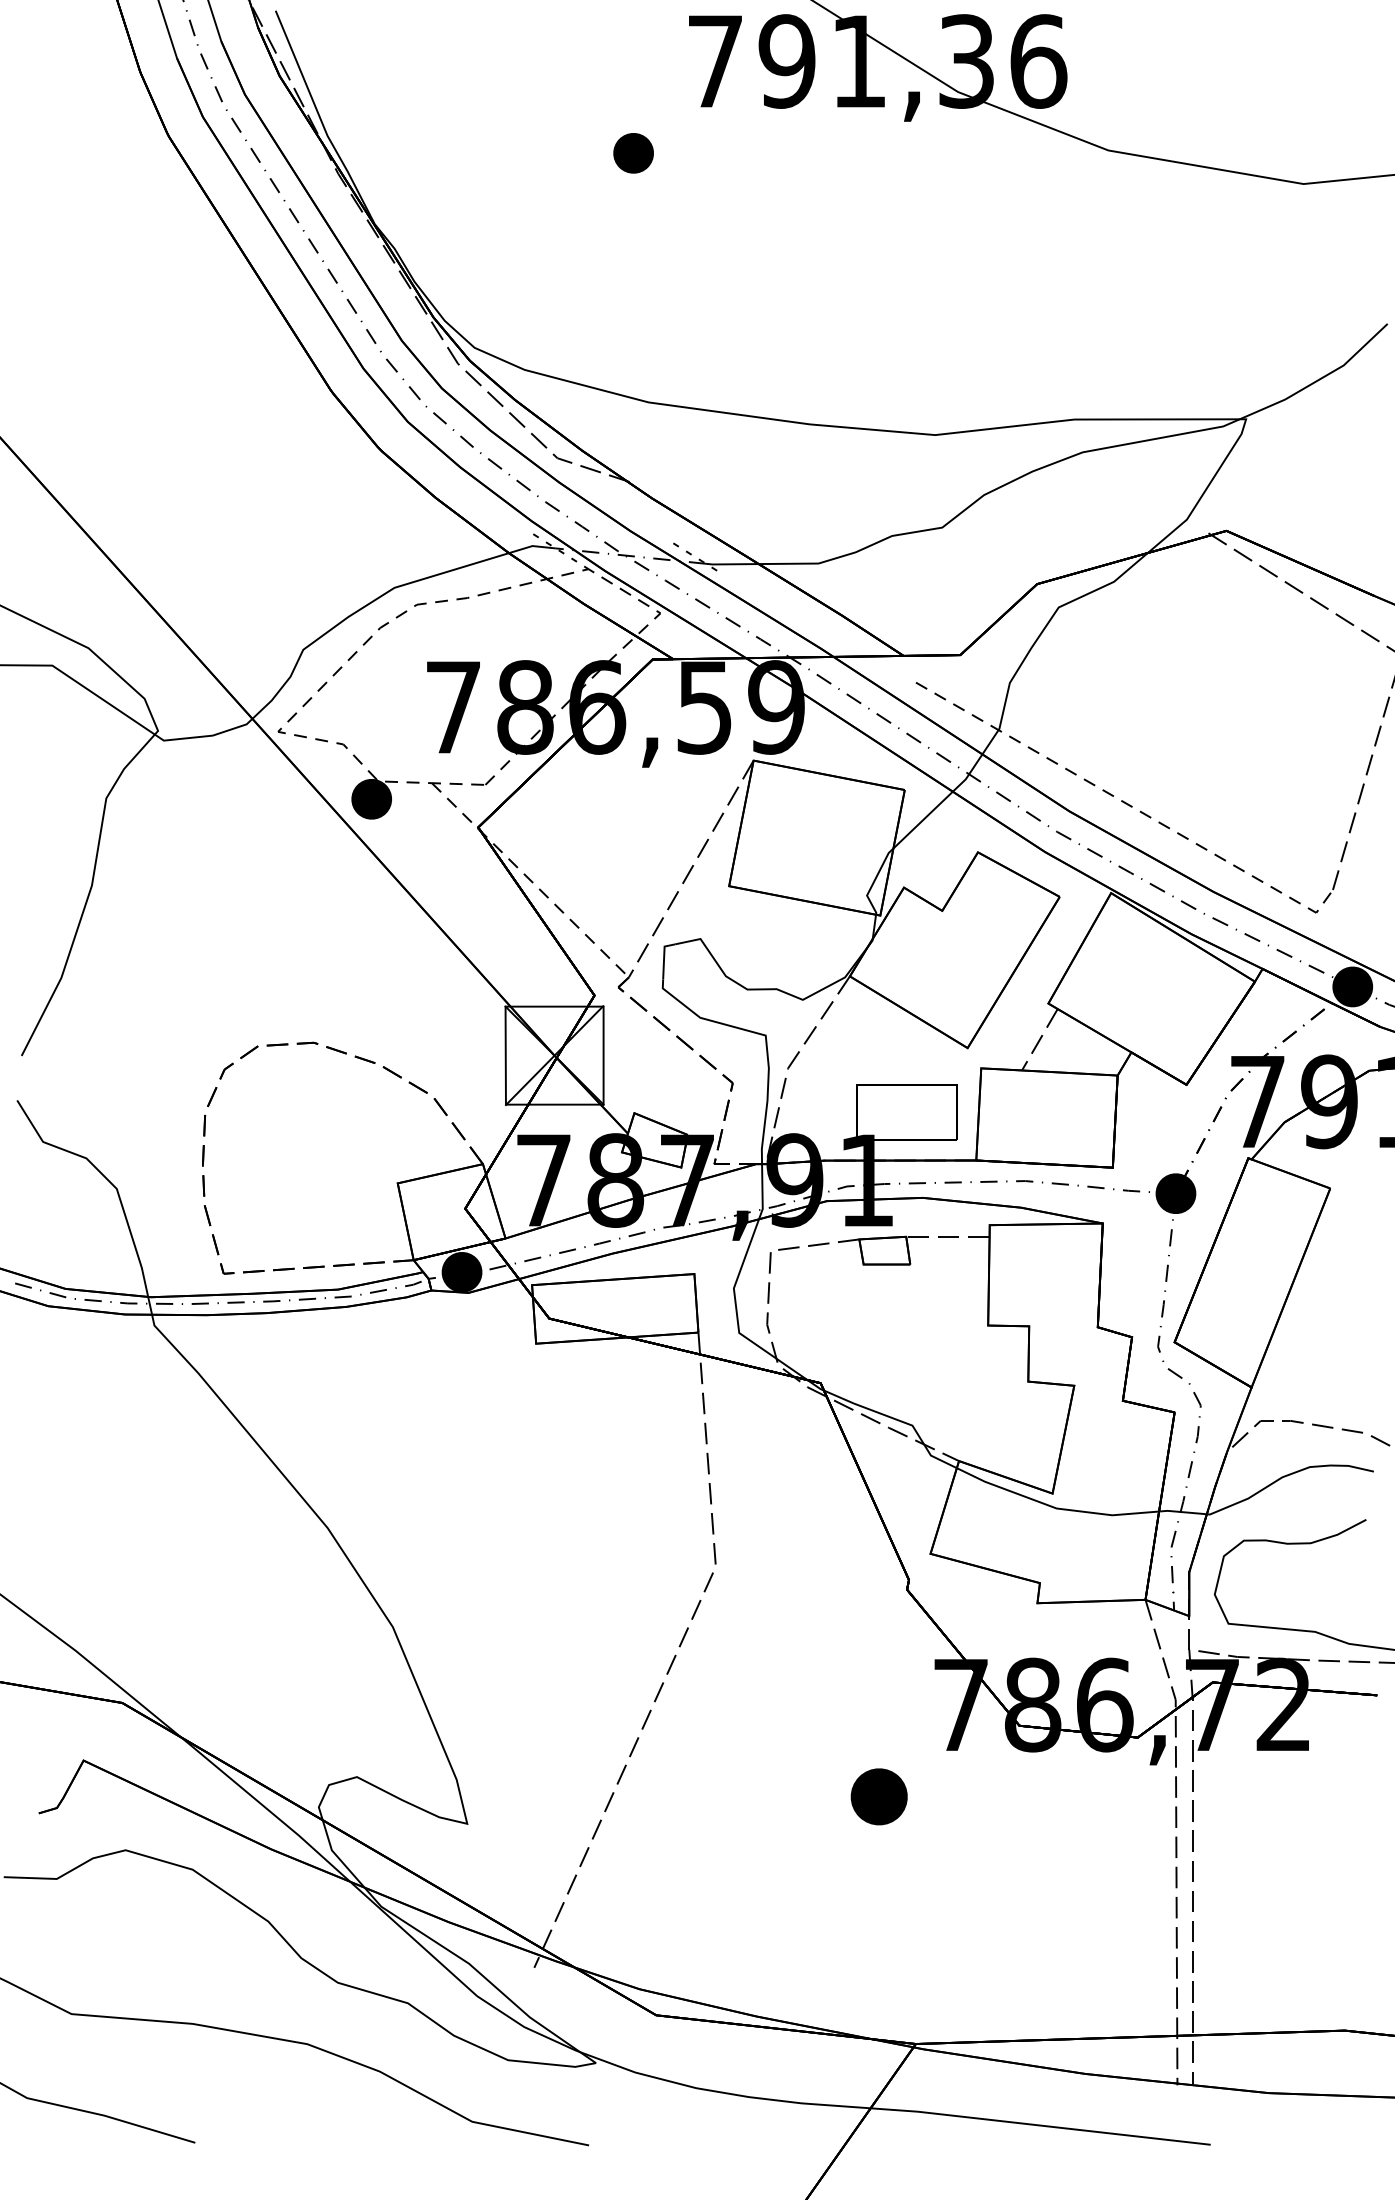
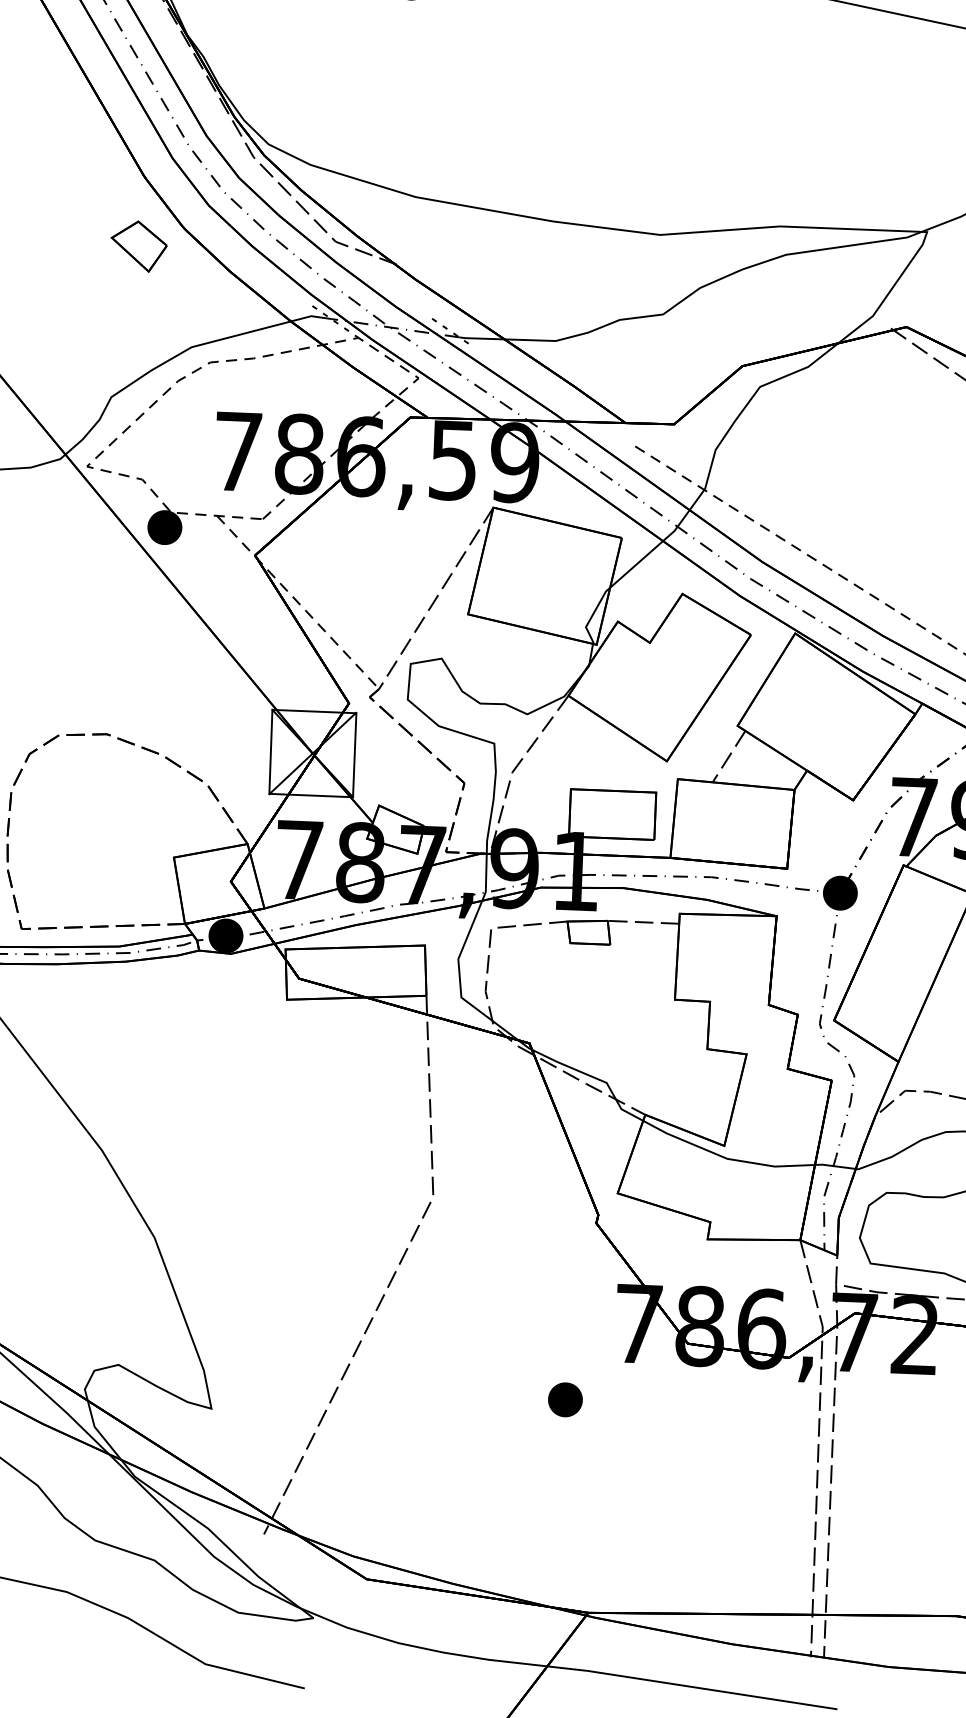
part: (328, 472) -> (139, 246), added
part: (879, 1796) -> (565, 1399), size x0.71

